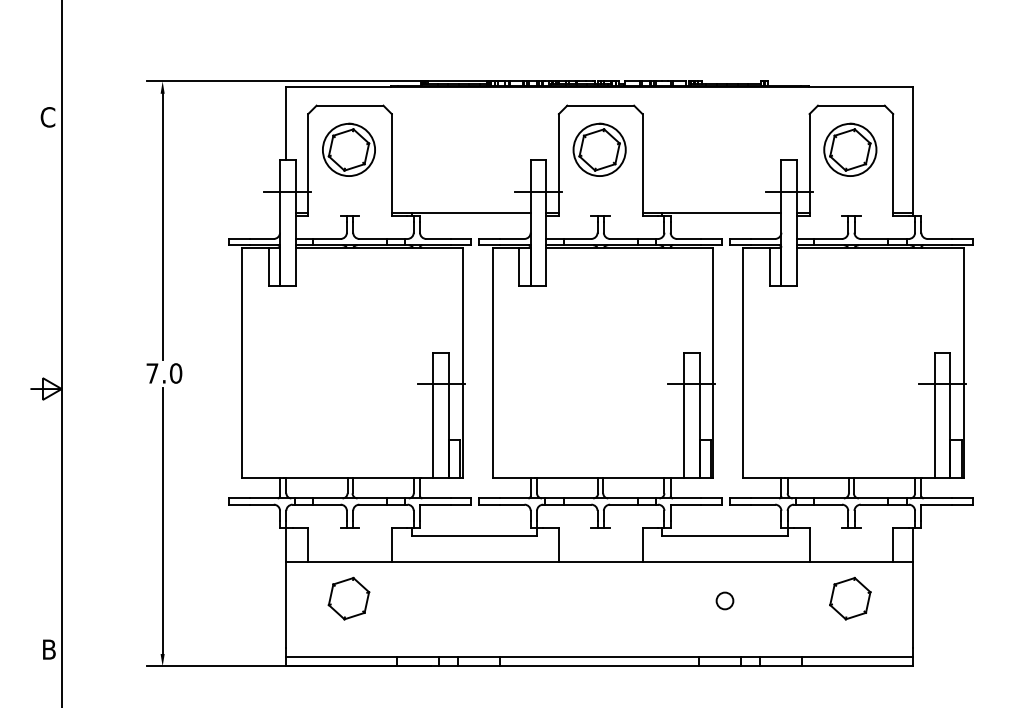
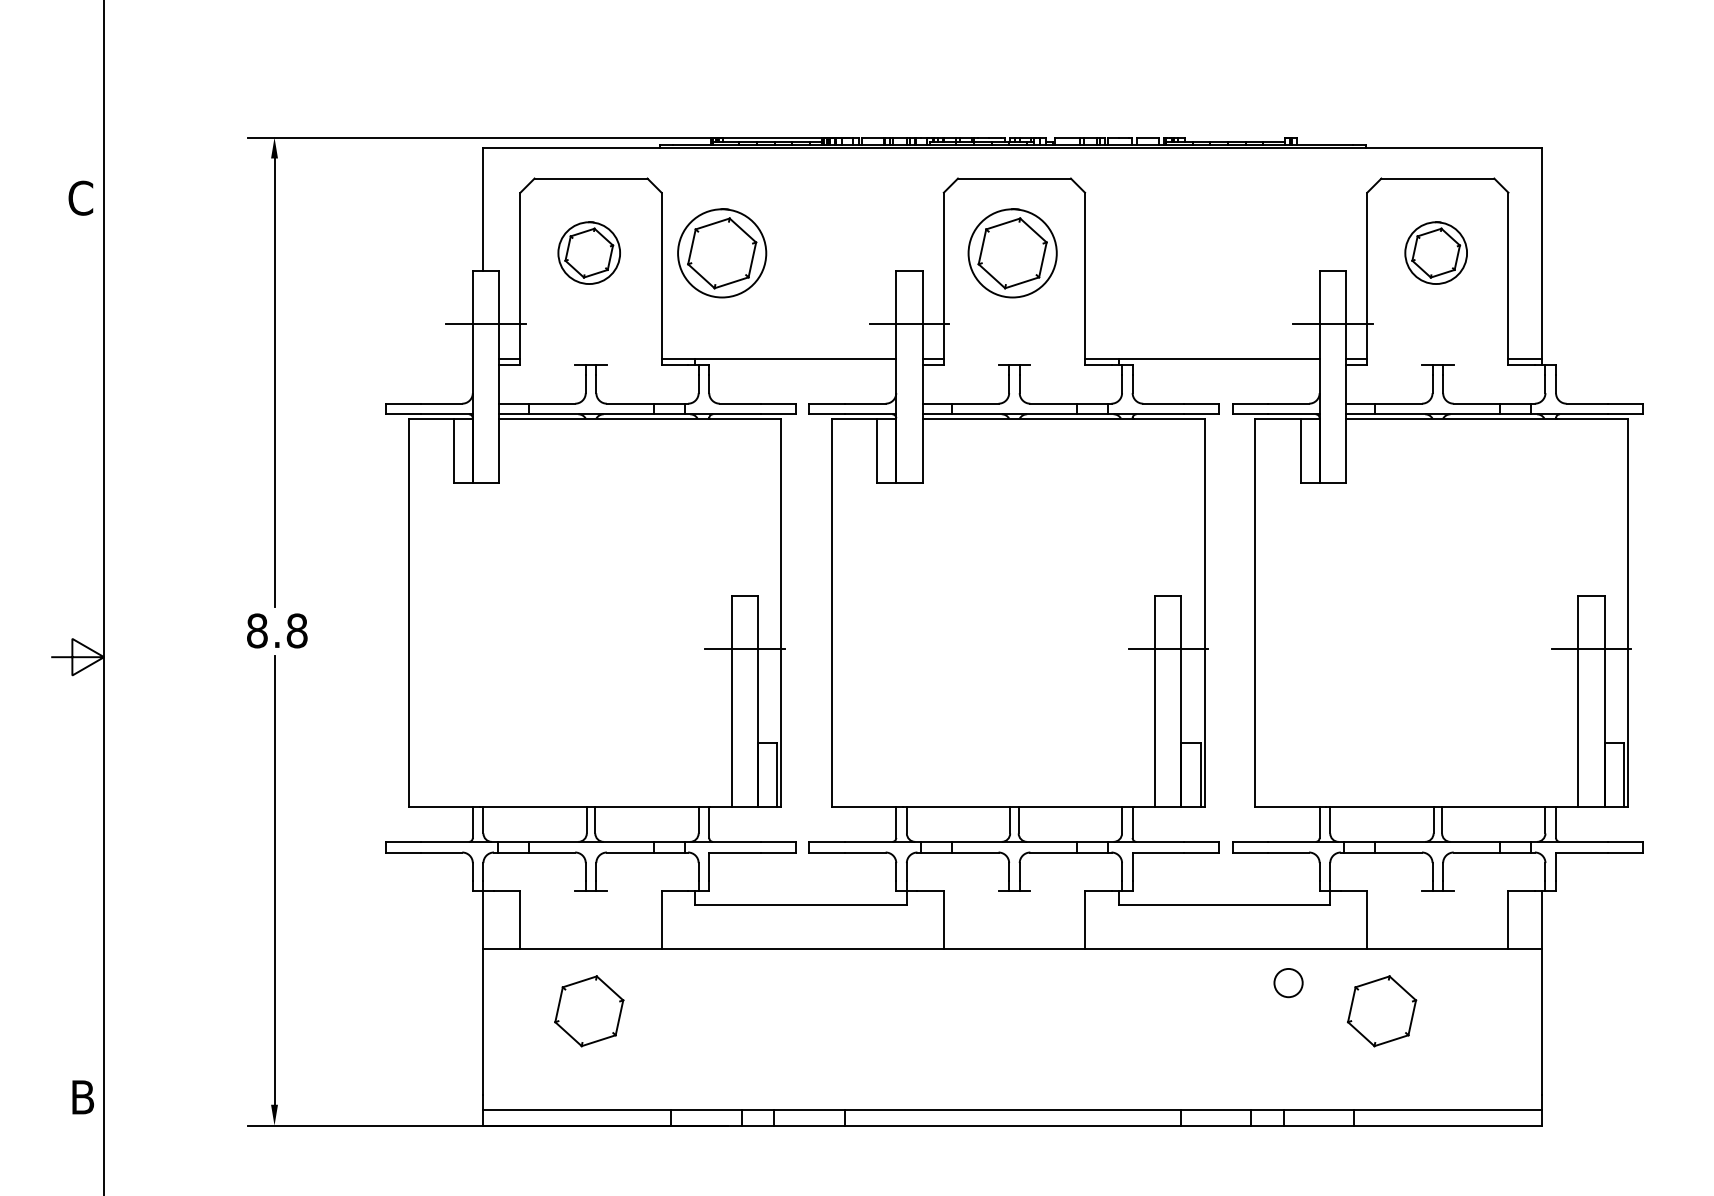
part: (348, 149) -> (588, 252), size x0.7
part: (427, 149) -> (721, 252), added
part: (850, 149) -> (1436, 252), size x0.7
text: (164, 373) -> (277, 630), 7.0 -> 8.8
part: (850, 598) -> (1382, 1010), moved
circle: (724, 600) -> (1287, 982), moved

